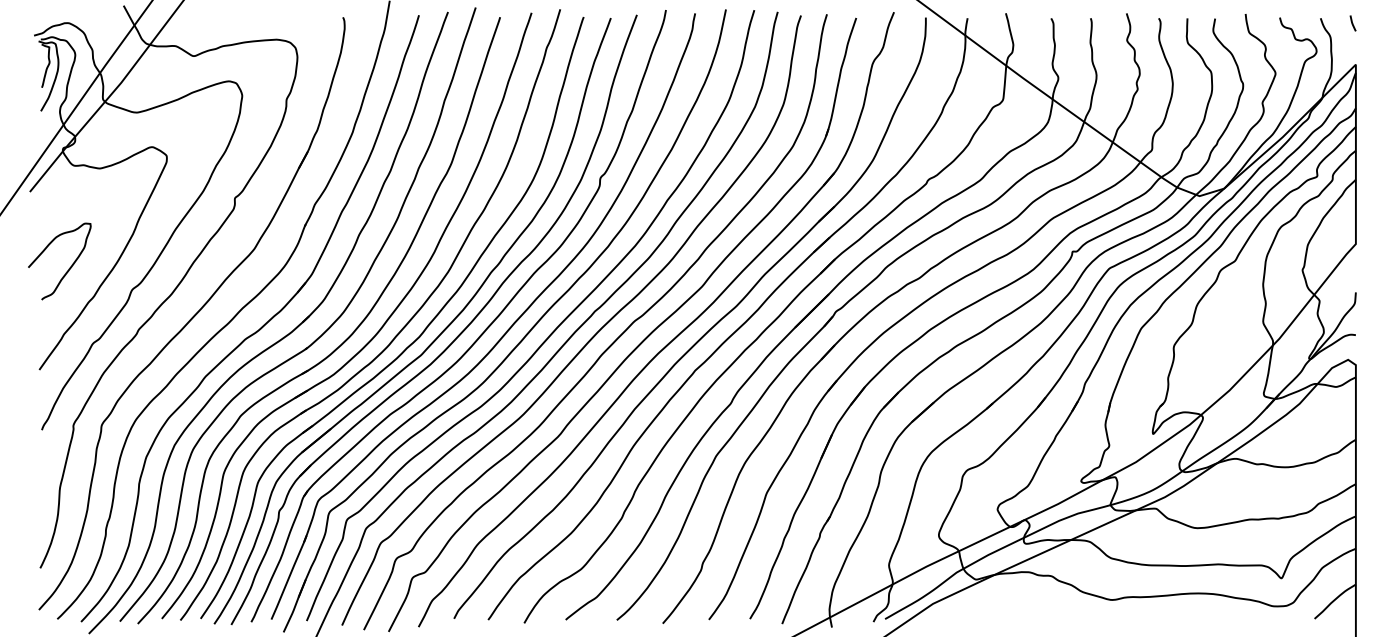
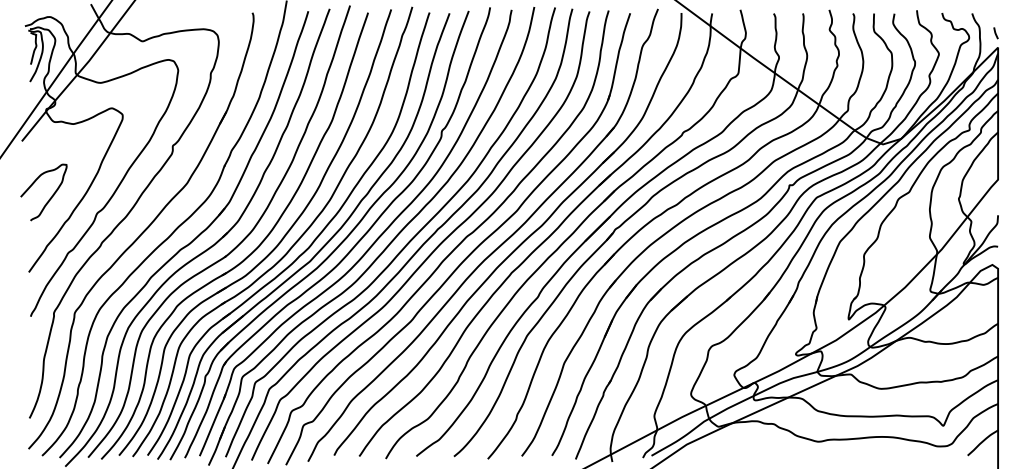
line: (1352, 23) -> (995, 33), moved

